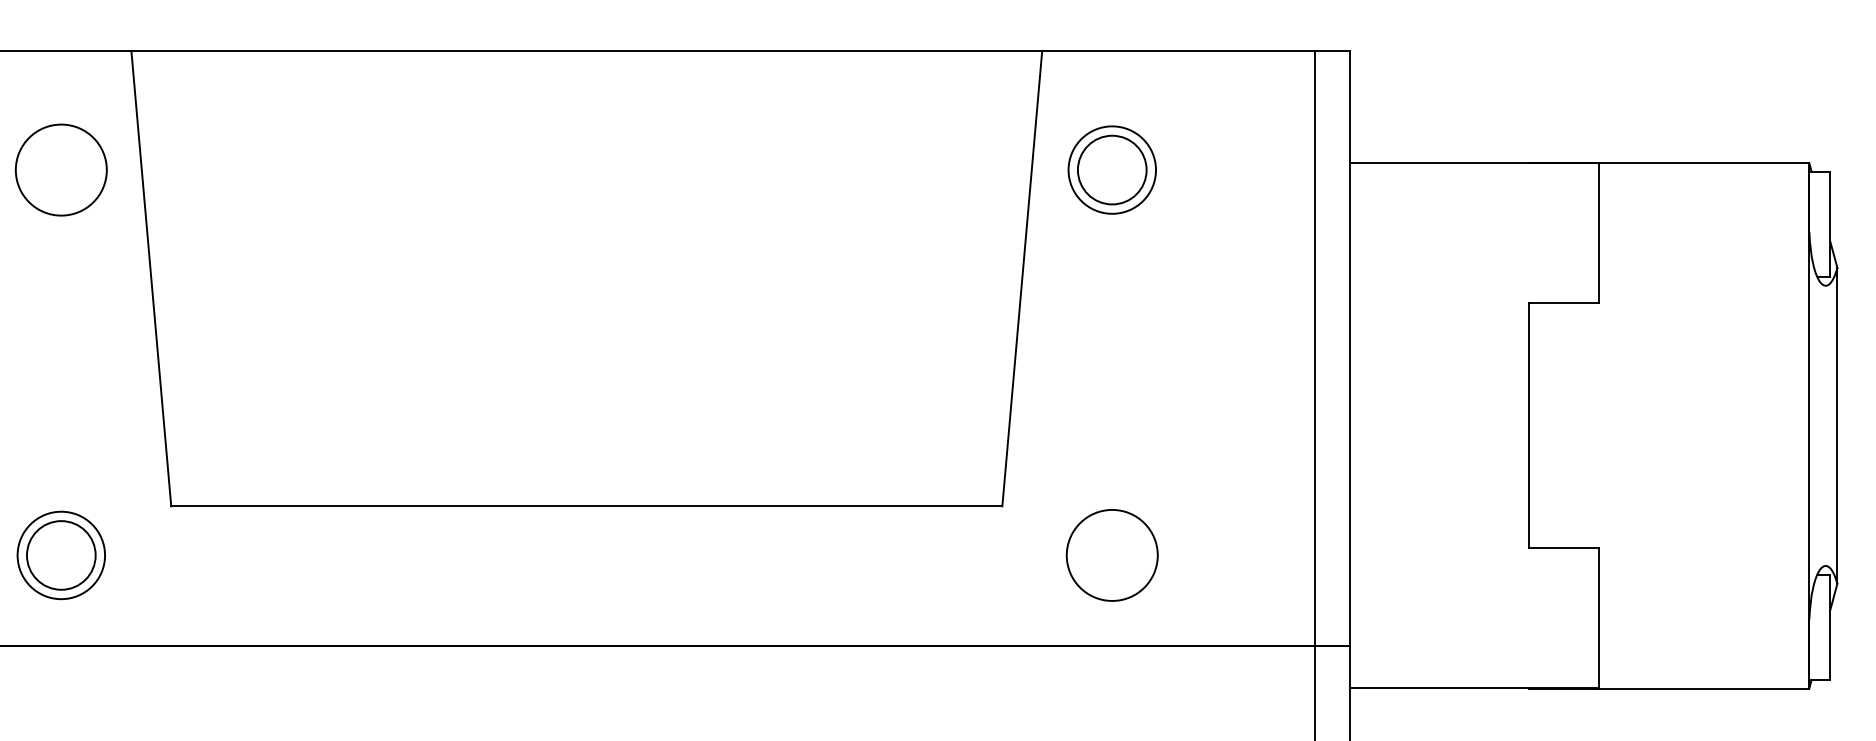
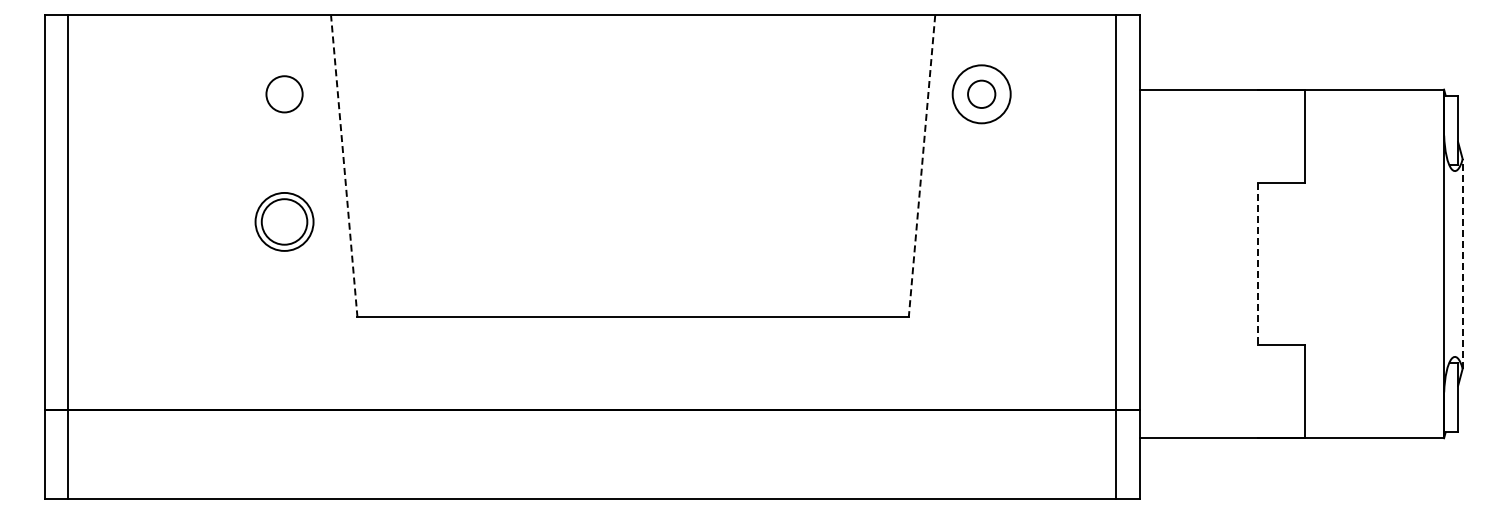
circle: (61, 170) -> (284, 94), size x0.6
circle: (1111, 170) -> (981, 94), size x0.6
line: (151, 278) -> (344, 166), solid -> dashed
line: (1023, 278) -> (922, 166), solid -> dashed
line: (1837, 425) -> (1462, 263), solid -> dashed
line: (1529, 426) -> (1258, 264), solid -> dashed
part: (61, 554) -> (284, 221), moved
circle: (1111, 554) -> (981, 349), removed

